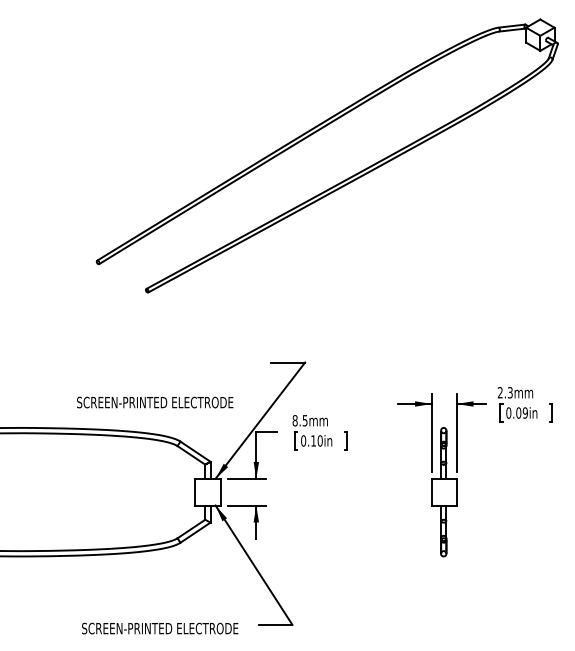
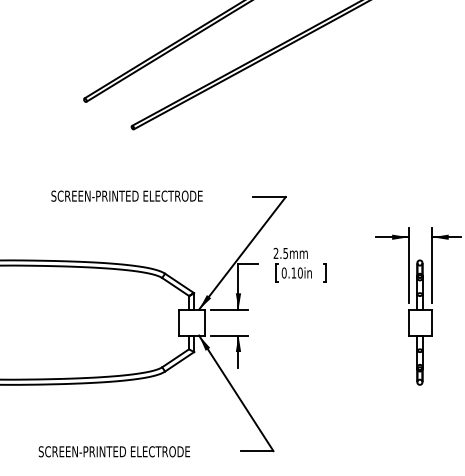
text: (155, 402) -> (127, 196), moved
text: (294, 420) -> (275, 253), 8.5mm -> 2.5mm
text: (160, 628) -> (114, 451), moved

